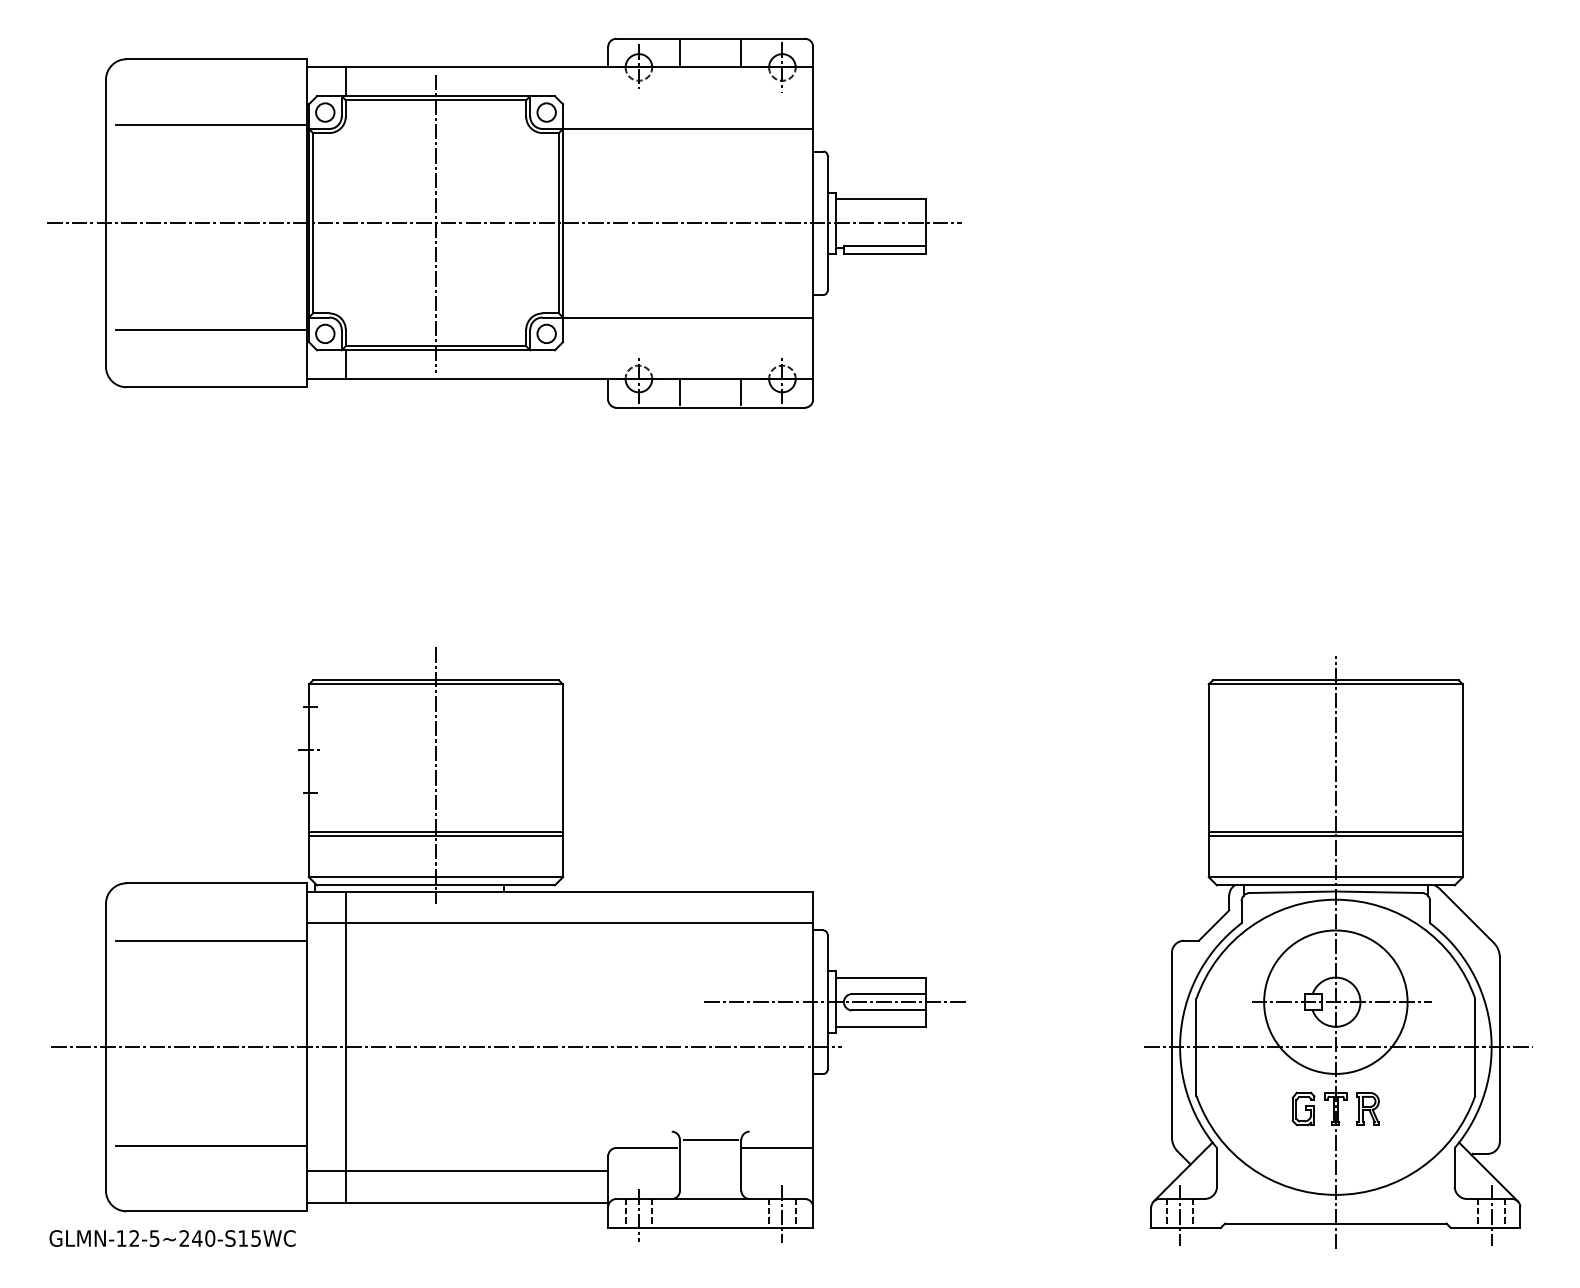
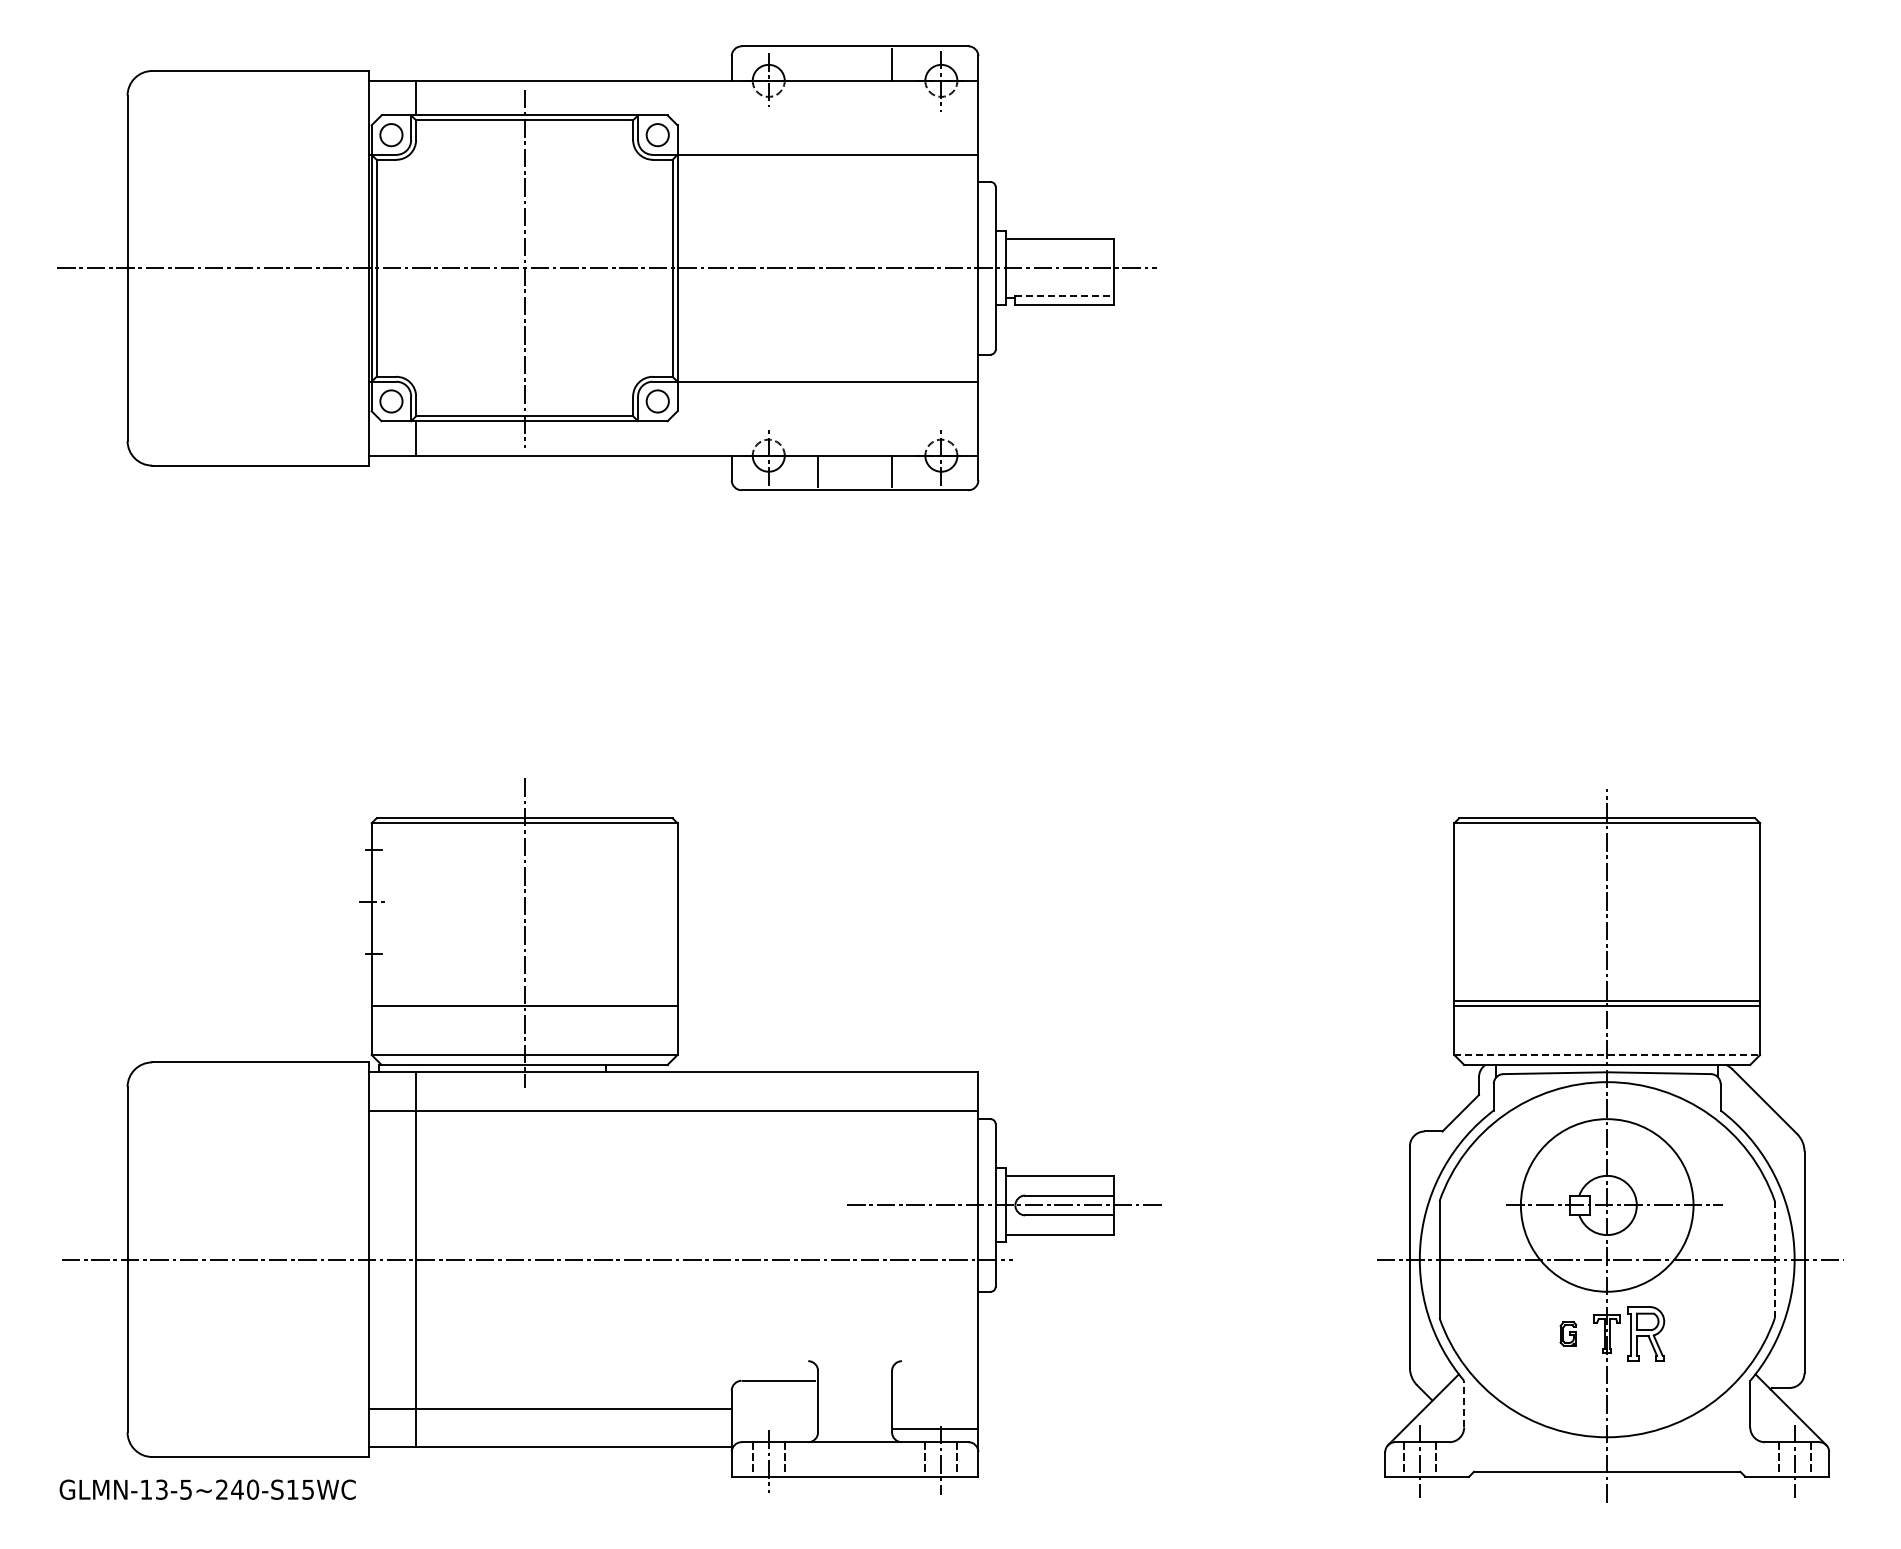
line: (680, 53) -> (818, 64), removed
line: (211, 124) -> (254, 149), removed
line: (885, 246) -> (1065, 296), solid -> dashed
line: (211, 329) -> (254, 396), removed
line: (435, 831) -> (524, 1000), removed
line: (1336, 877) -> (1607, 1055), solid -> dashed
line: (211, 940) -> (254, 1131), removed
line: (1474, 1047) -> (1774, 1260), solid -> dashed
part: (1303, 1108) -> (1568, 1333), size x0.6
part: (1367, 1108) -> (1645, 1333), size x1.4
line: (710, 1140) -> (854, 1371), removed
line: (211, 1146) -> (254, 1378), removed
line: (776, 1147) -> (934, 1428), moved
line: (1217, 1166) -> (1464, 1403), solid -> dashed
text: (134, 1238) -> (161, 1489), GLMN-12-5~240-S15WC -> GLMN-13-5~240-S15WC

